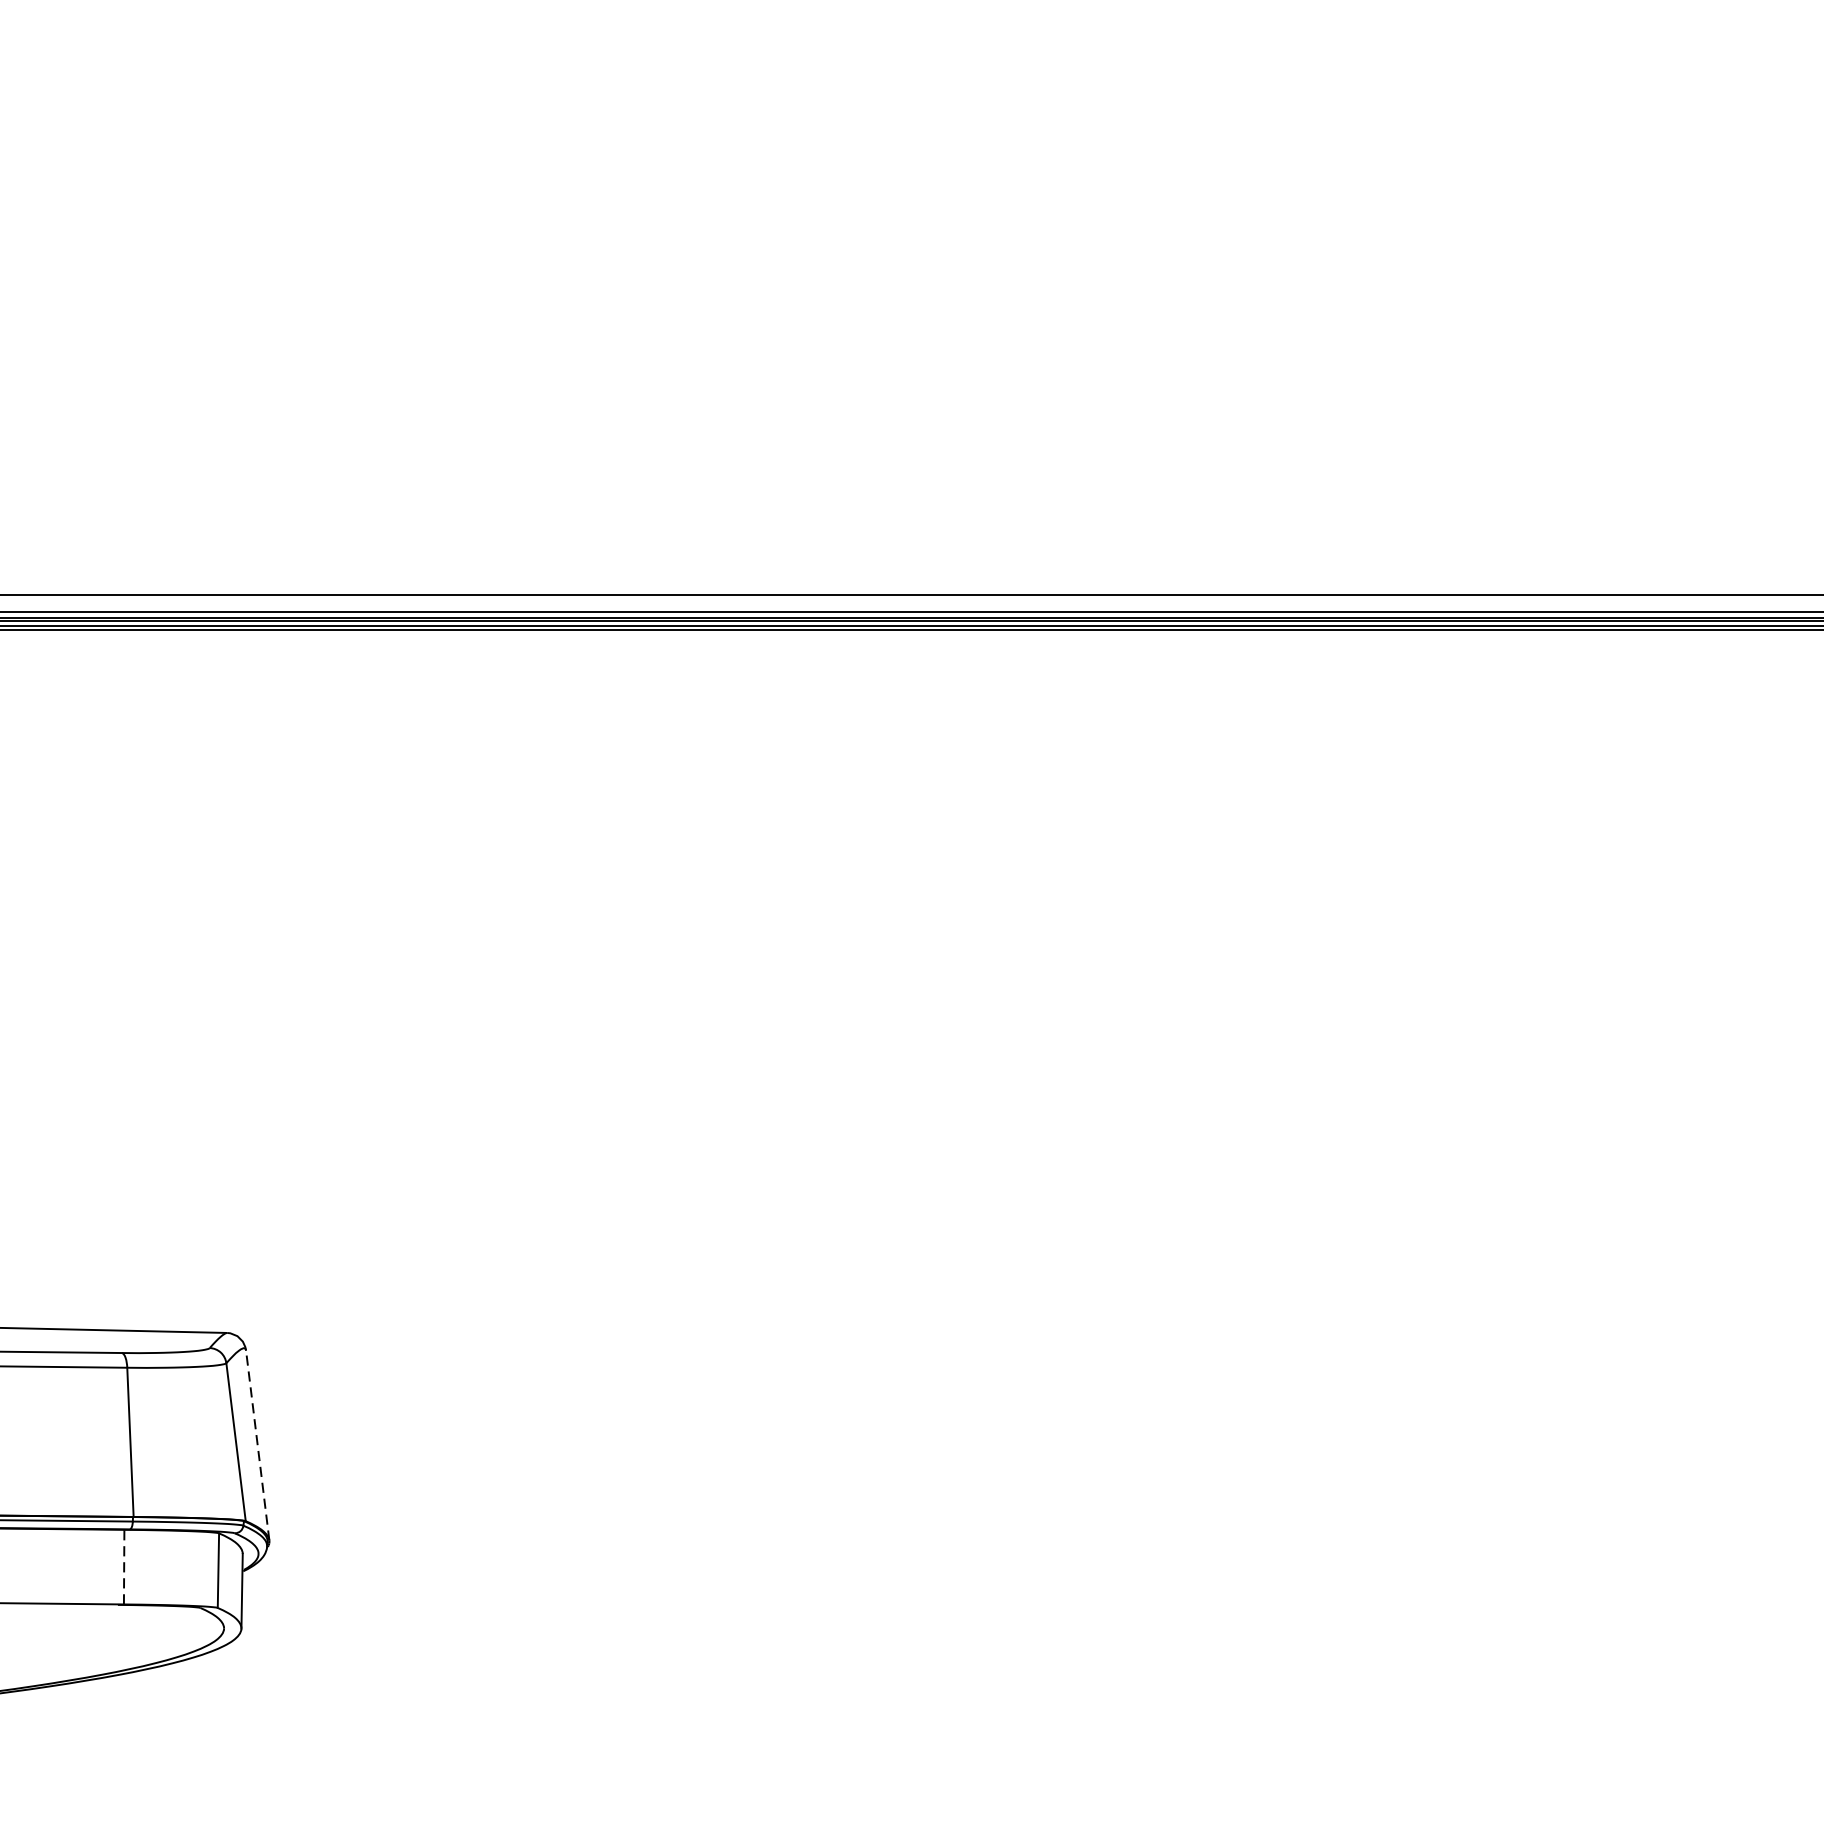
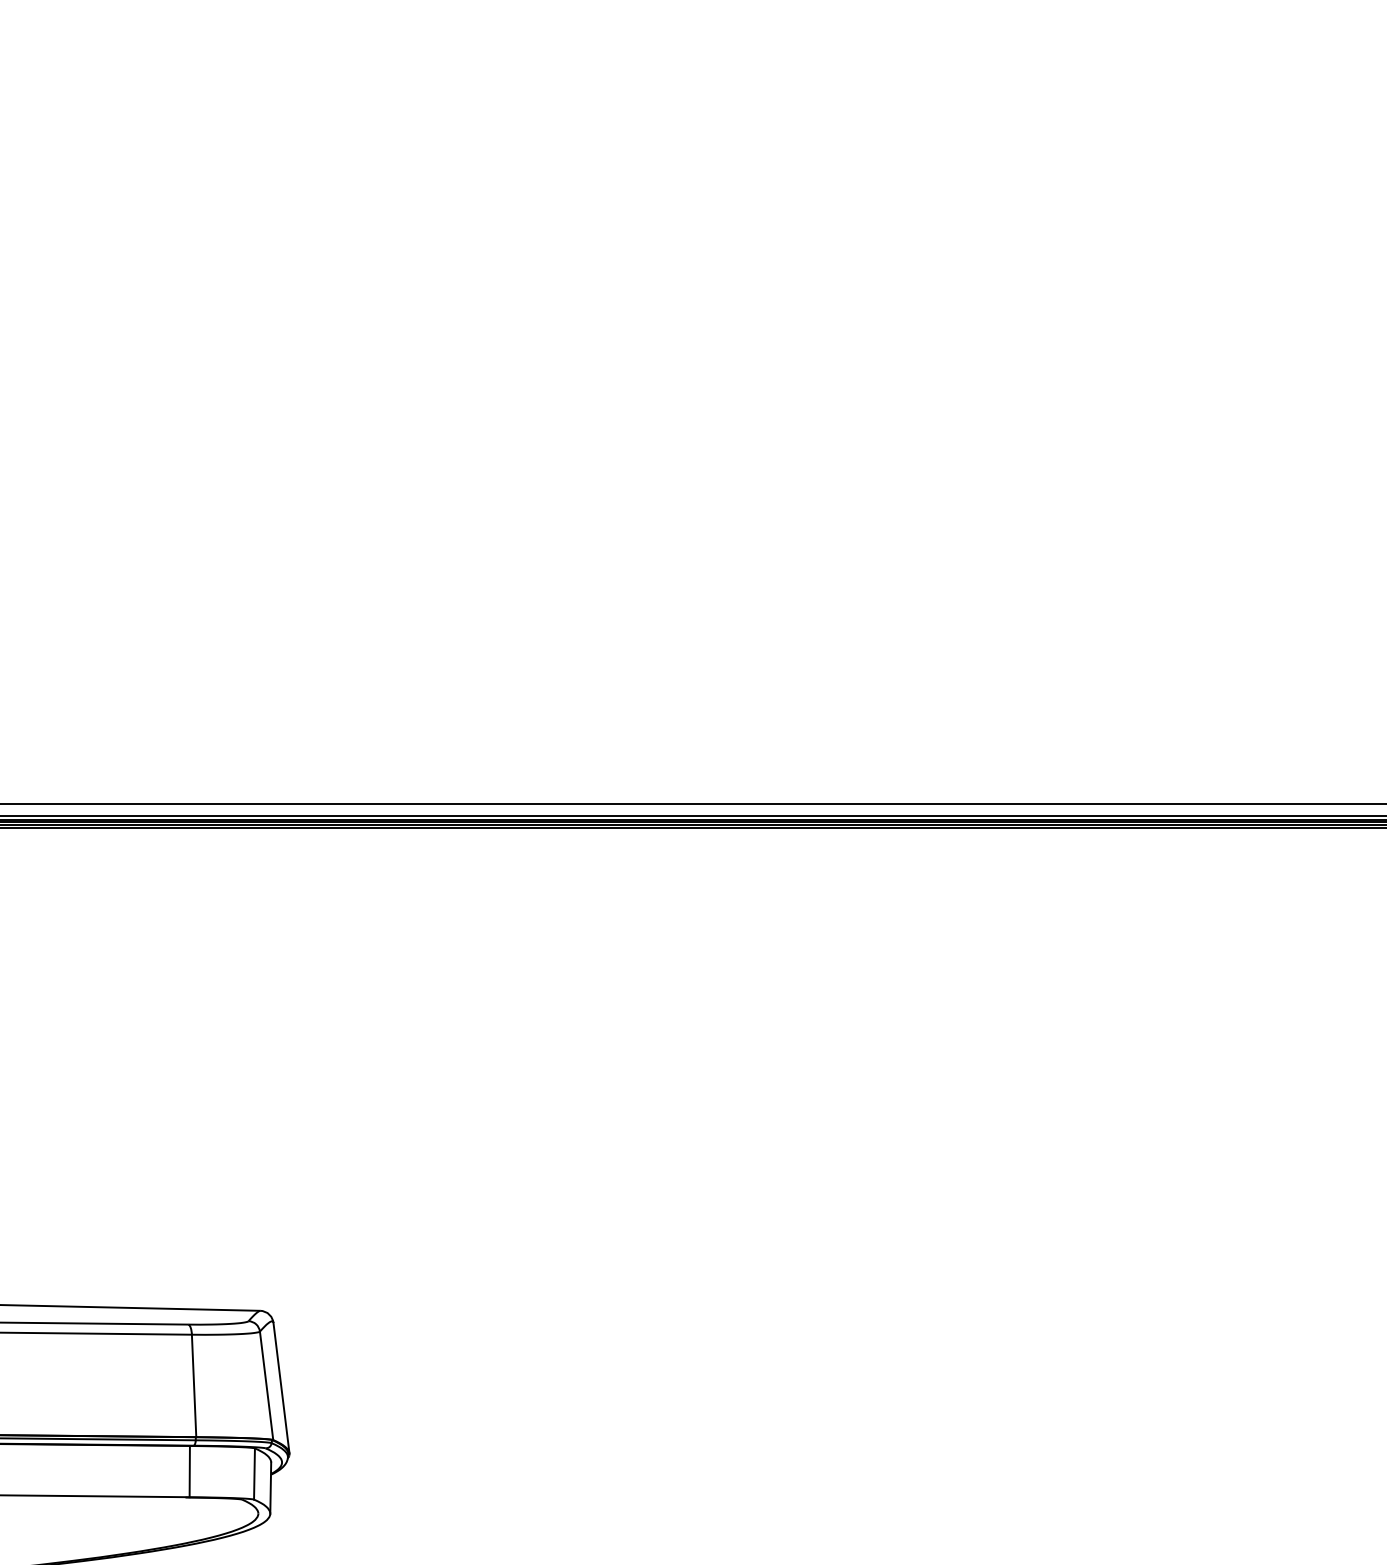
line: (257, 1446) -> (281, 1388), dashed -> solid
line: (123, 1566) -> (189, 1471), dashed -> solid

